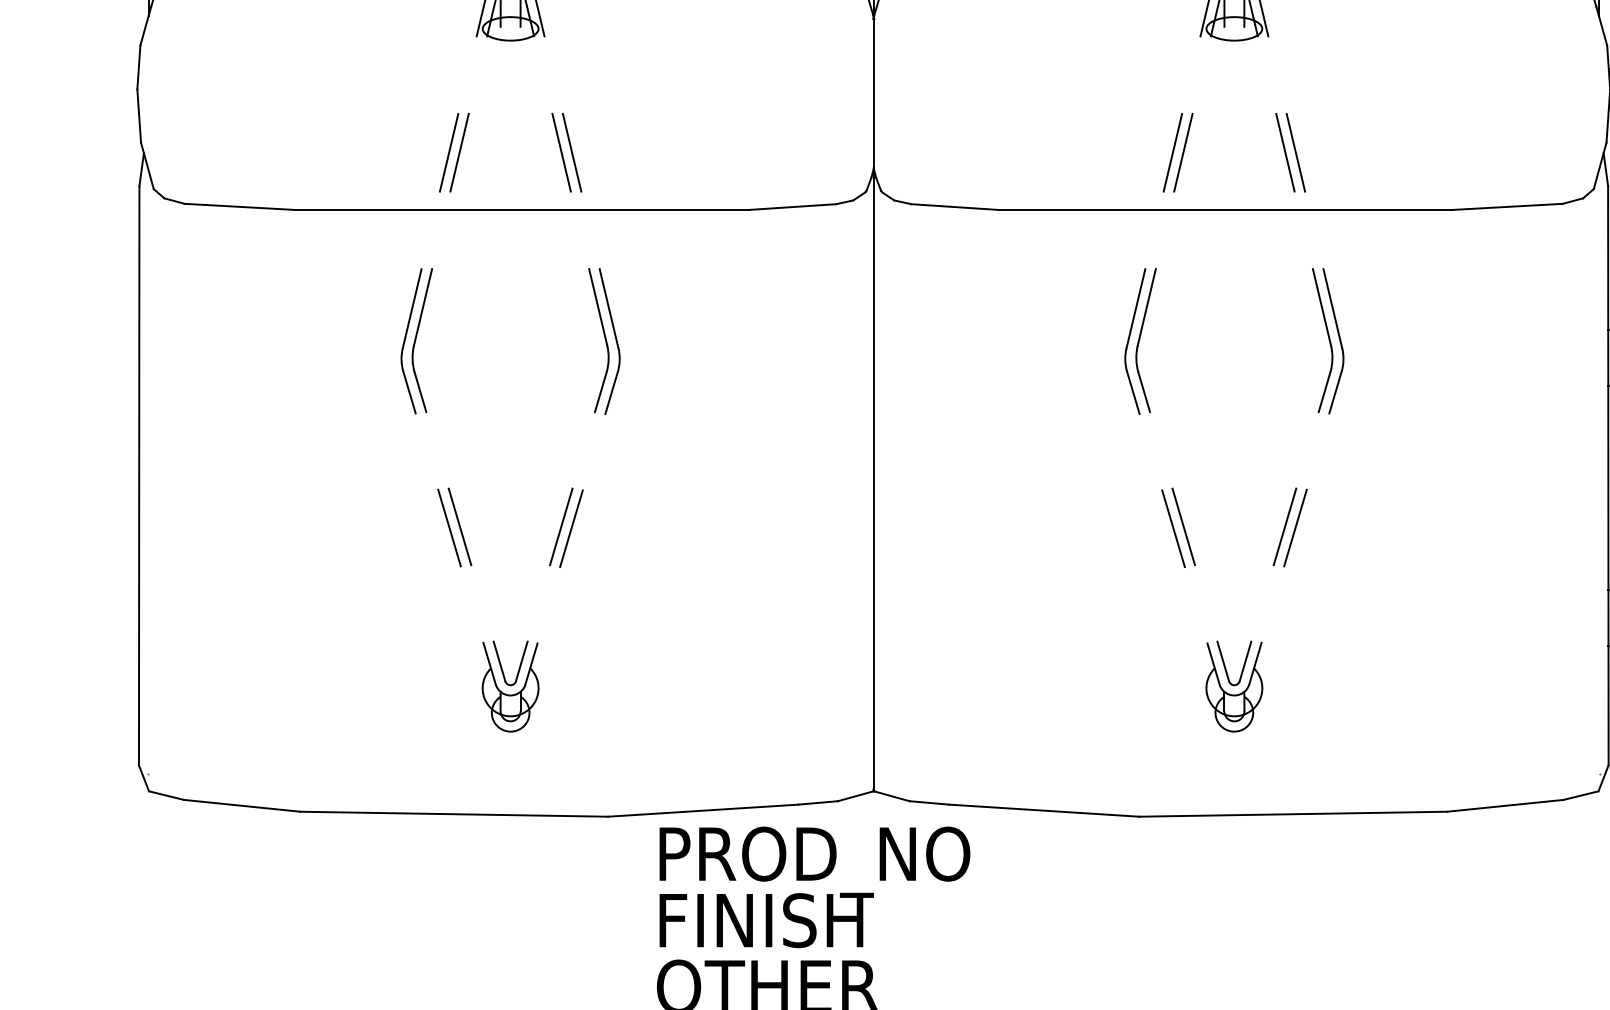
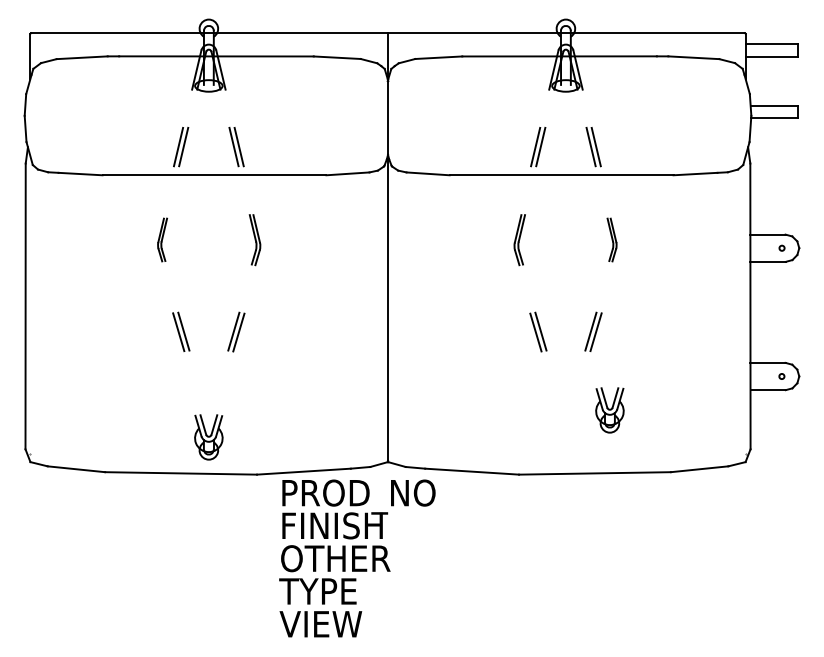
part: (416, 340) -> (162, 239), size x0.6
part: (603, 340) -> (254, 239), size x0.7
part: (1140, 340) -> (519, 239), size x0.7
part: (1326, 340) -> (611, 239), size x0.6
part: (509, 686) -> (208, 437), moved
part: (1233, 686) -> (609, 410), moved

